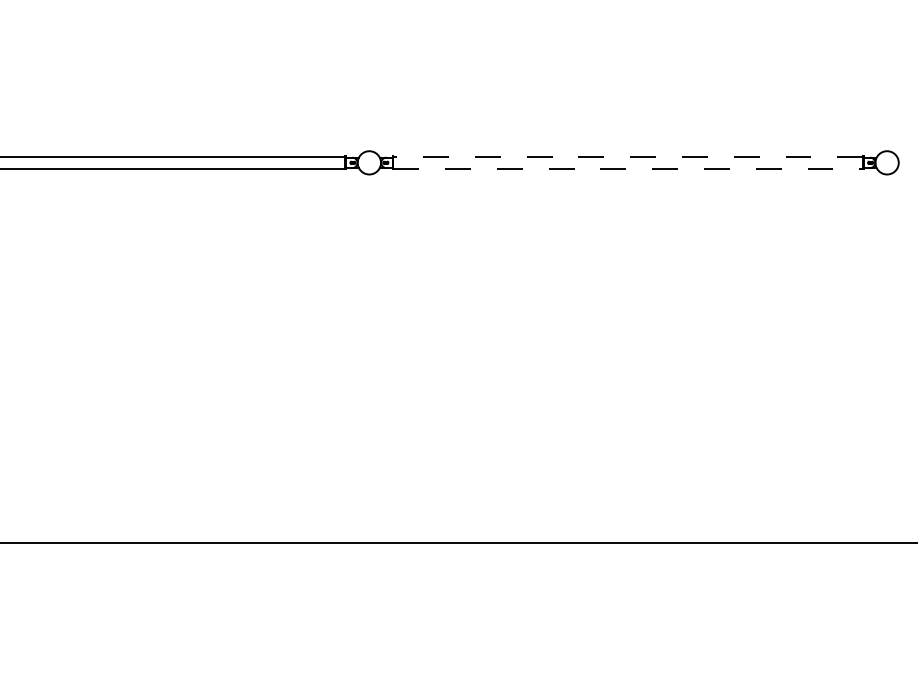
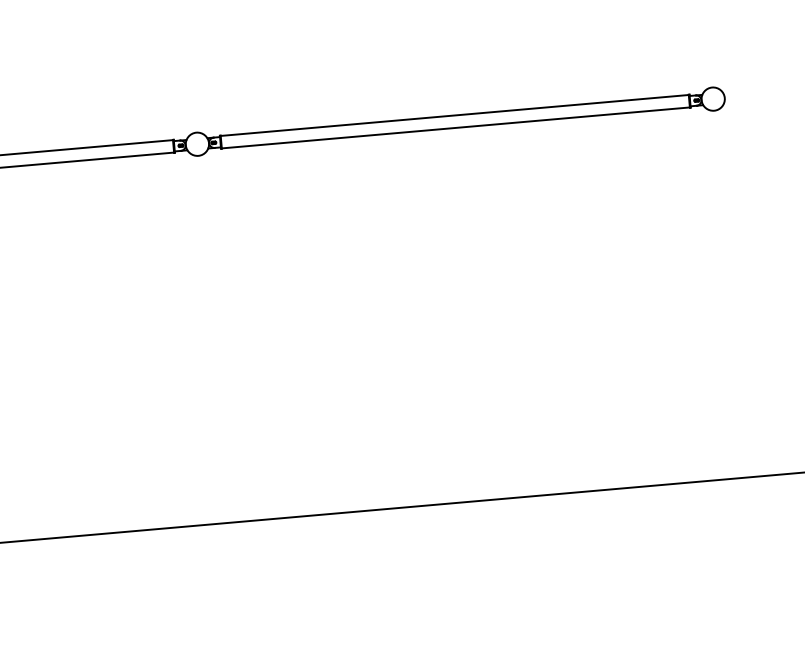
line: (628, 156) -> (455, 115), dashed -> solid
line: (628, 169) -> (456, 128), dashed -> solid

